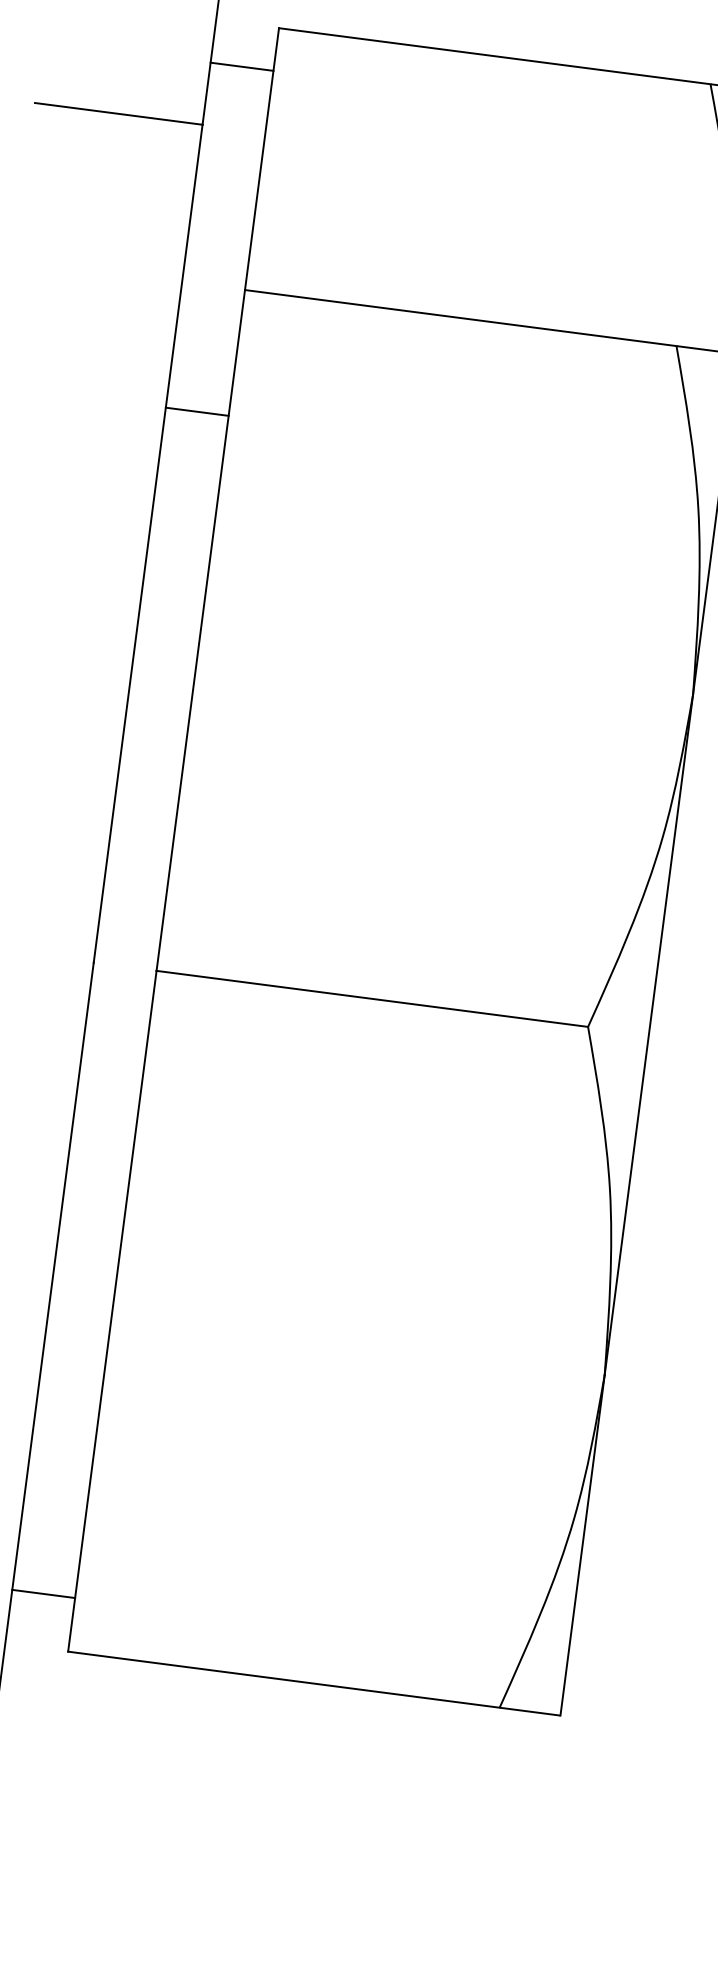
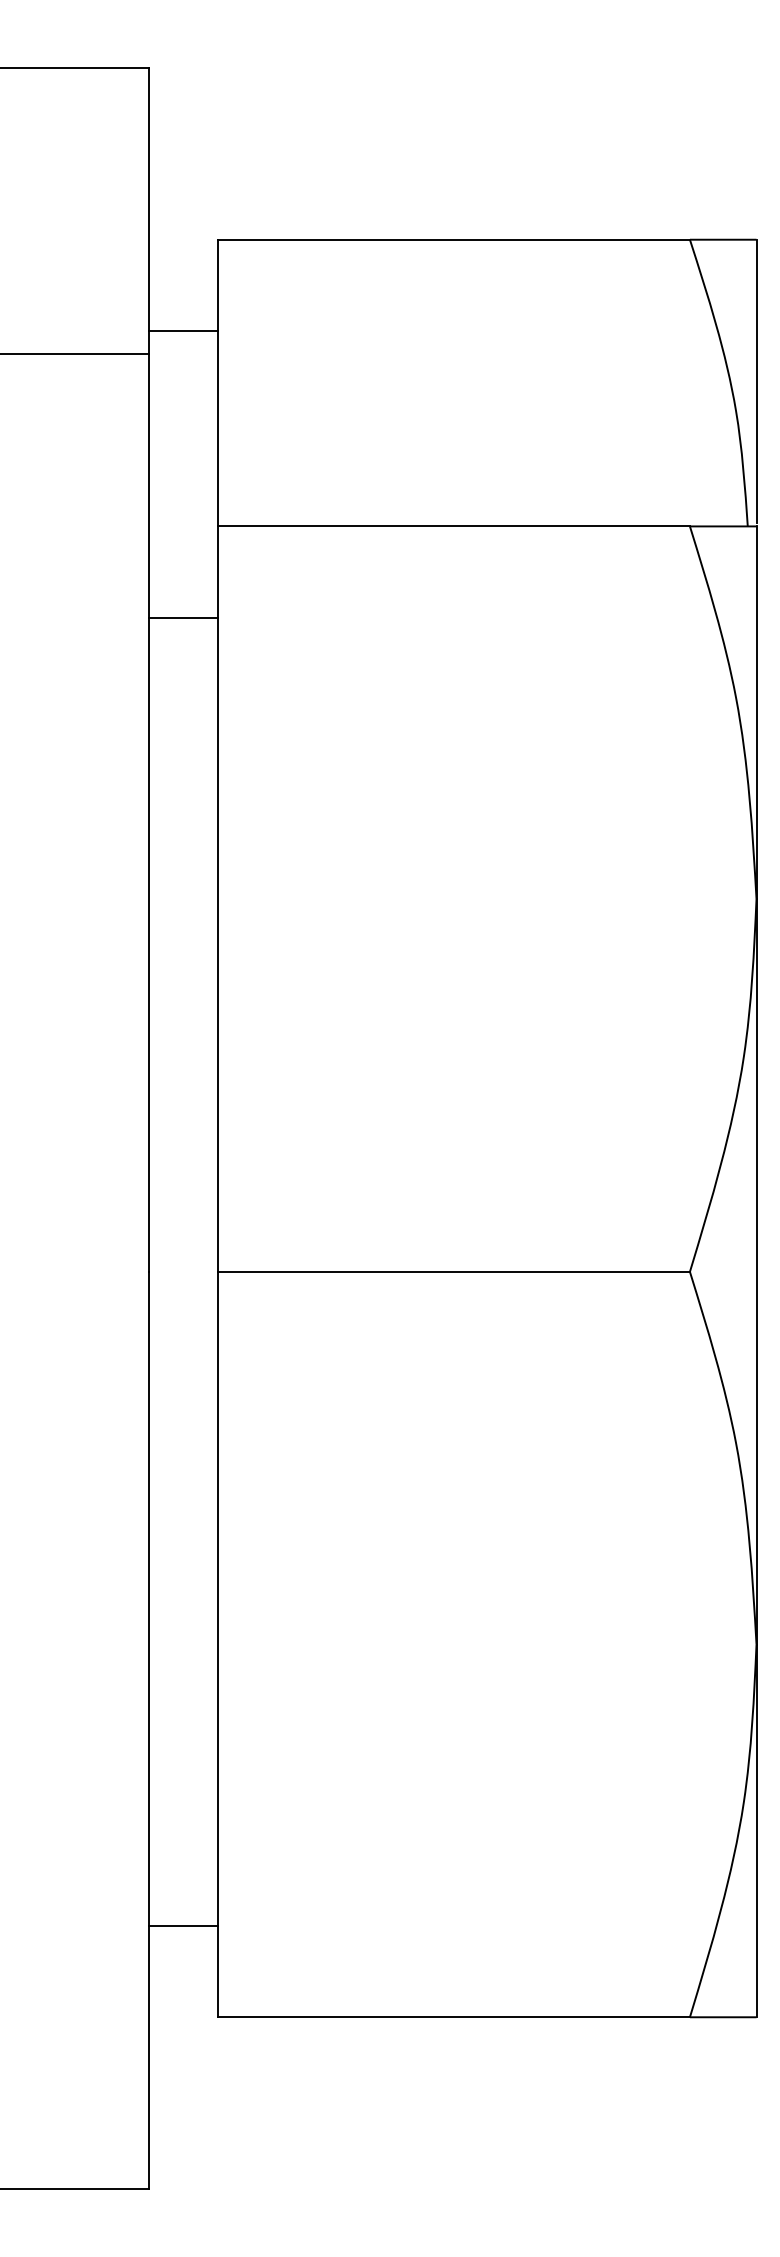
line: (241, 66) -> (182, 331), moved
line: (196, 412) -> (182, 618), moved
line: (43, 1593) -> (182, 1925), moved

